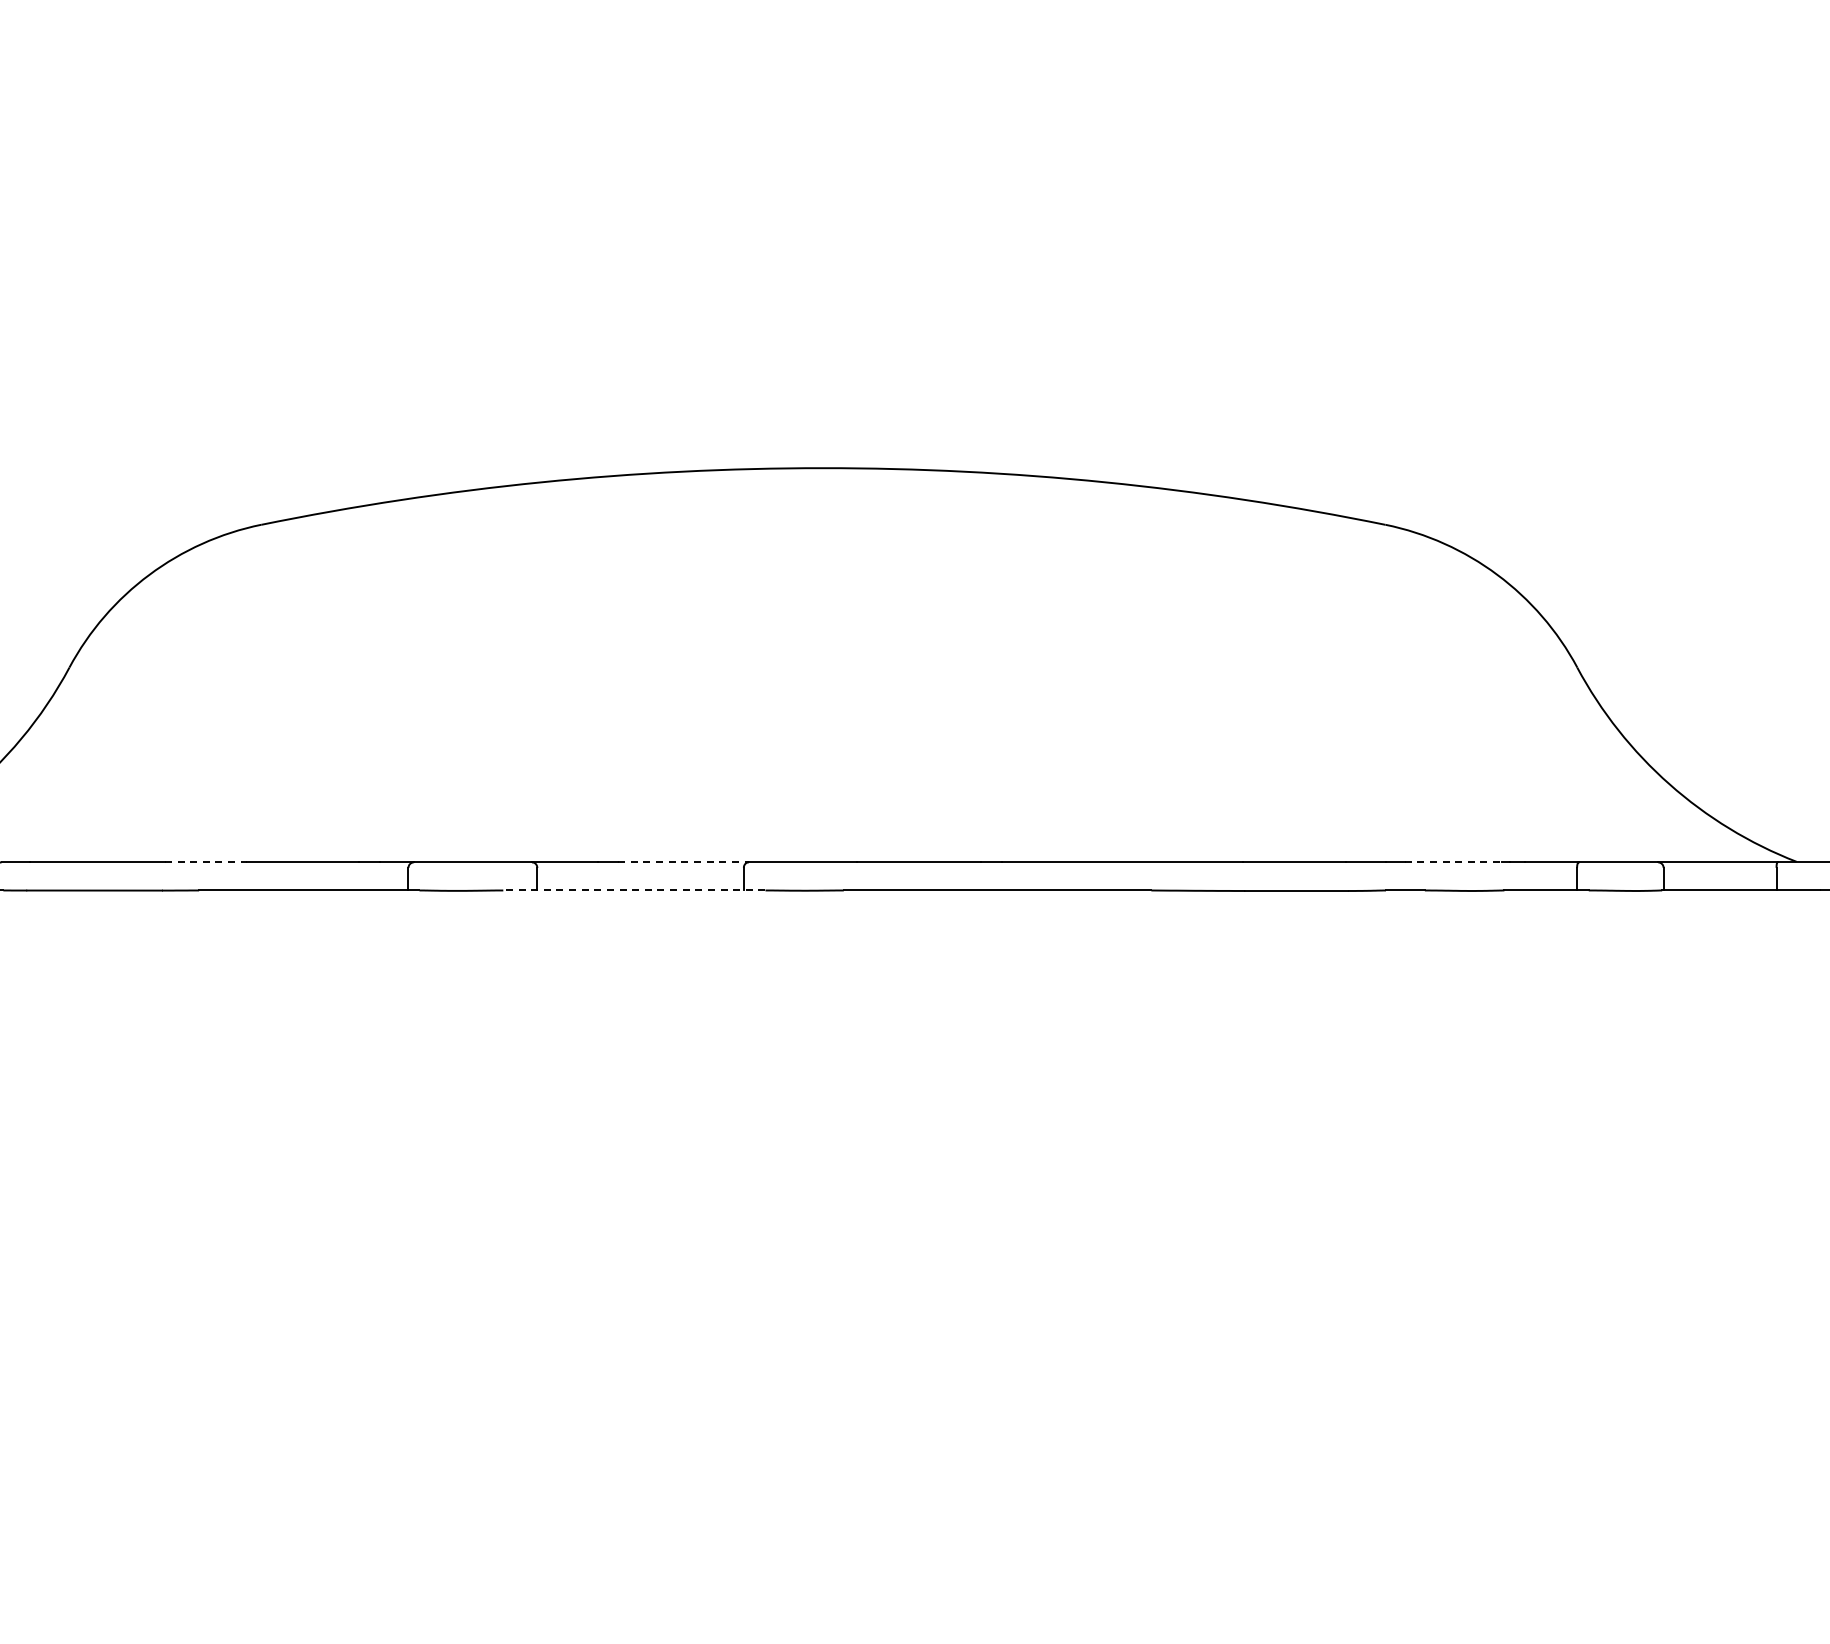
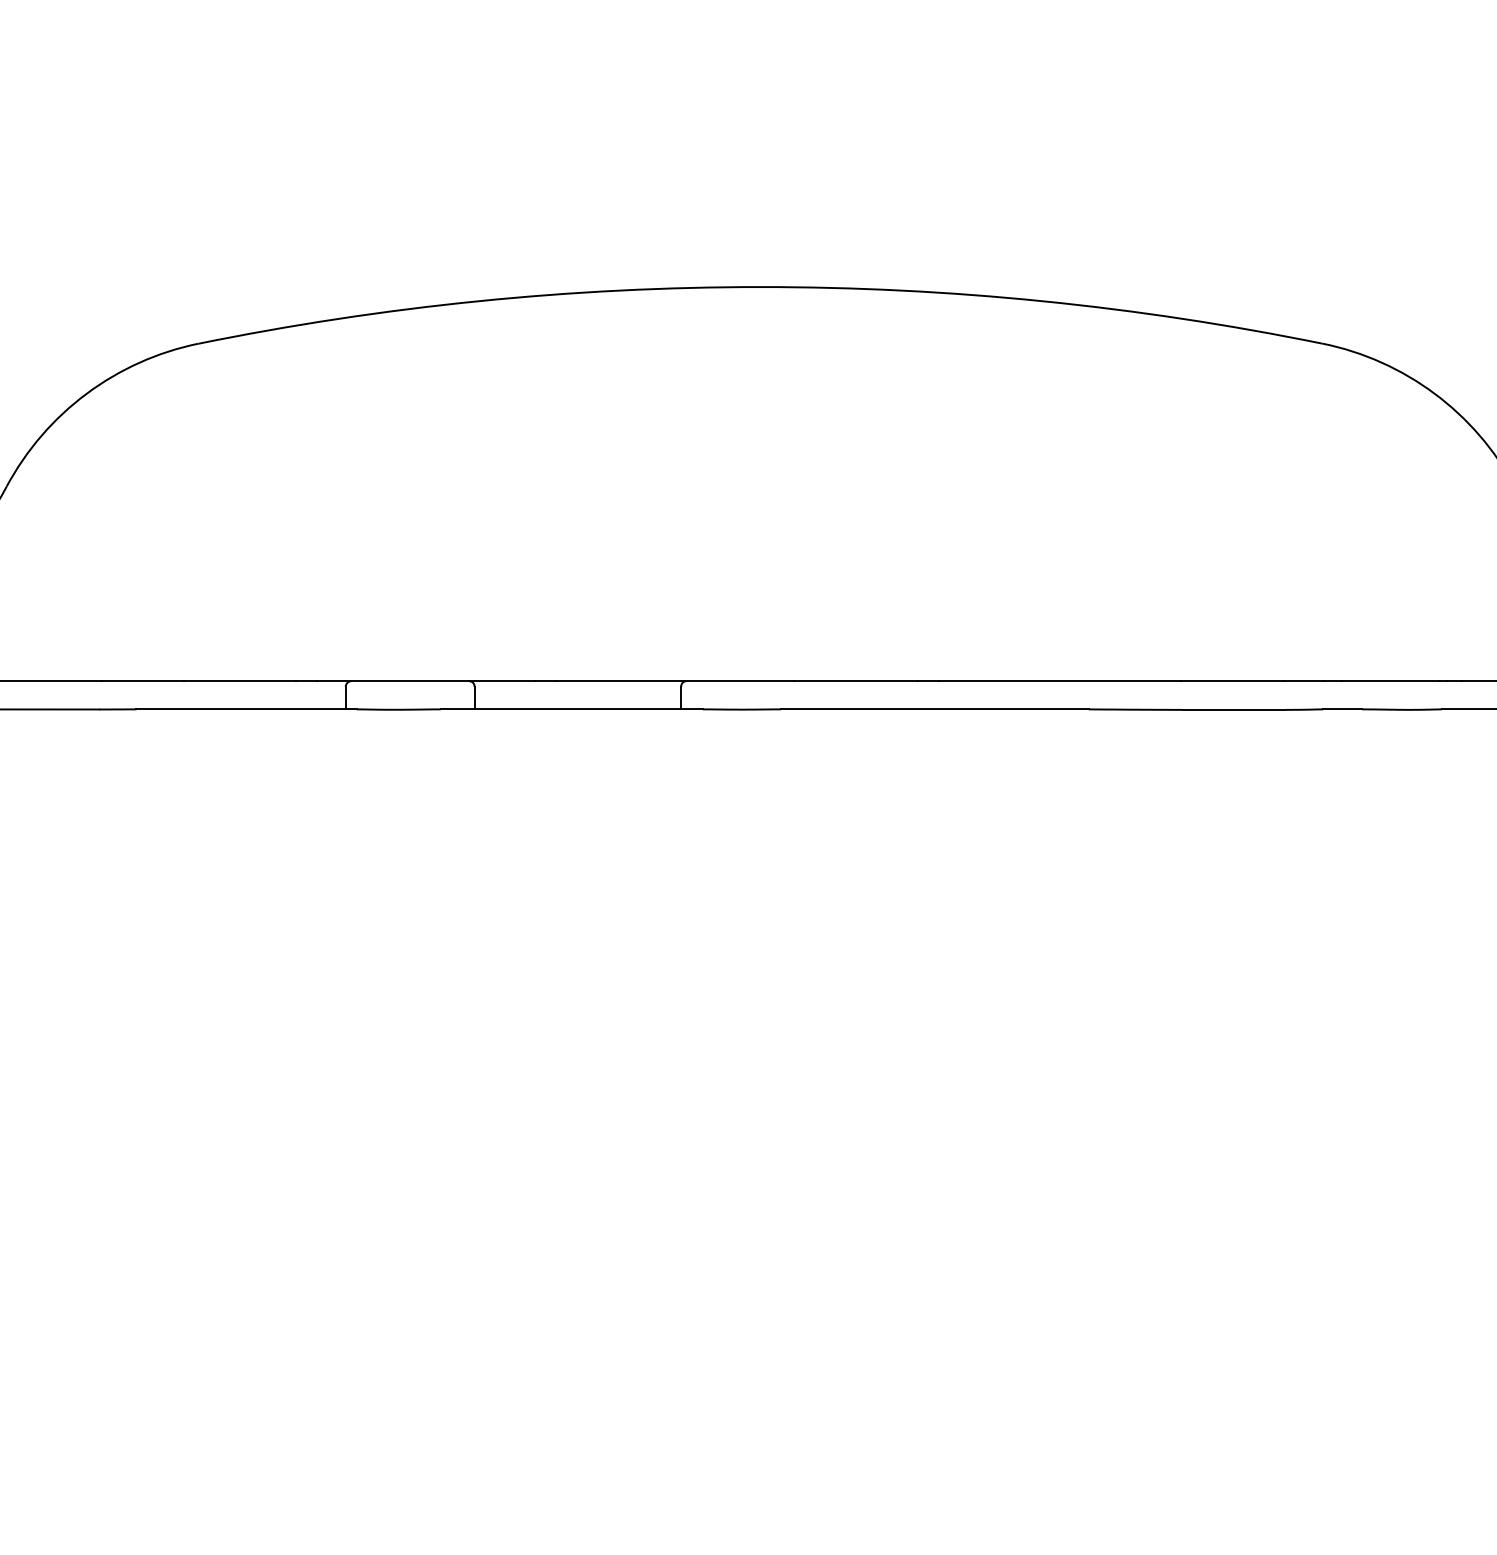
line: (205, 862) -> (142, 681), dashed -> solid
line: (684, 862) -> (621, 681), dashed -> solid
line: (1453, 862) -> (1390, 681), dashed -> solid
line: (633, 890) -> (570, 709), dashed -> solid

